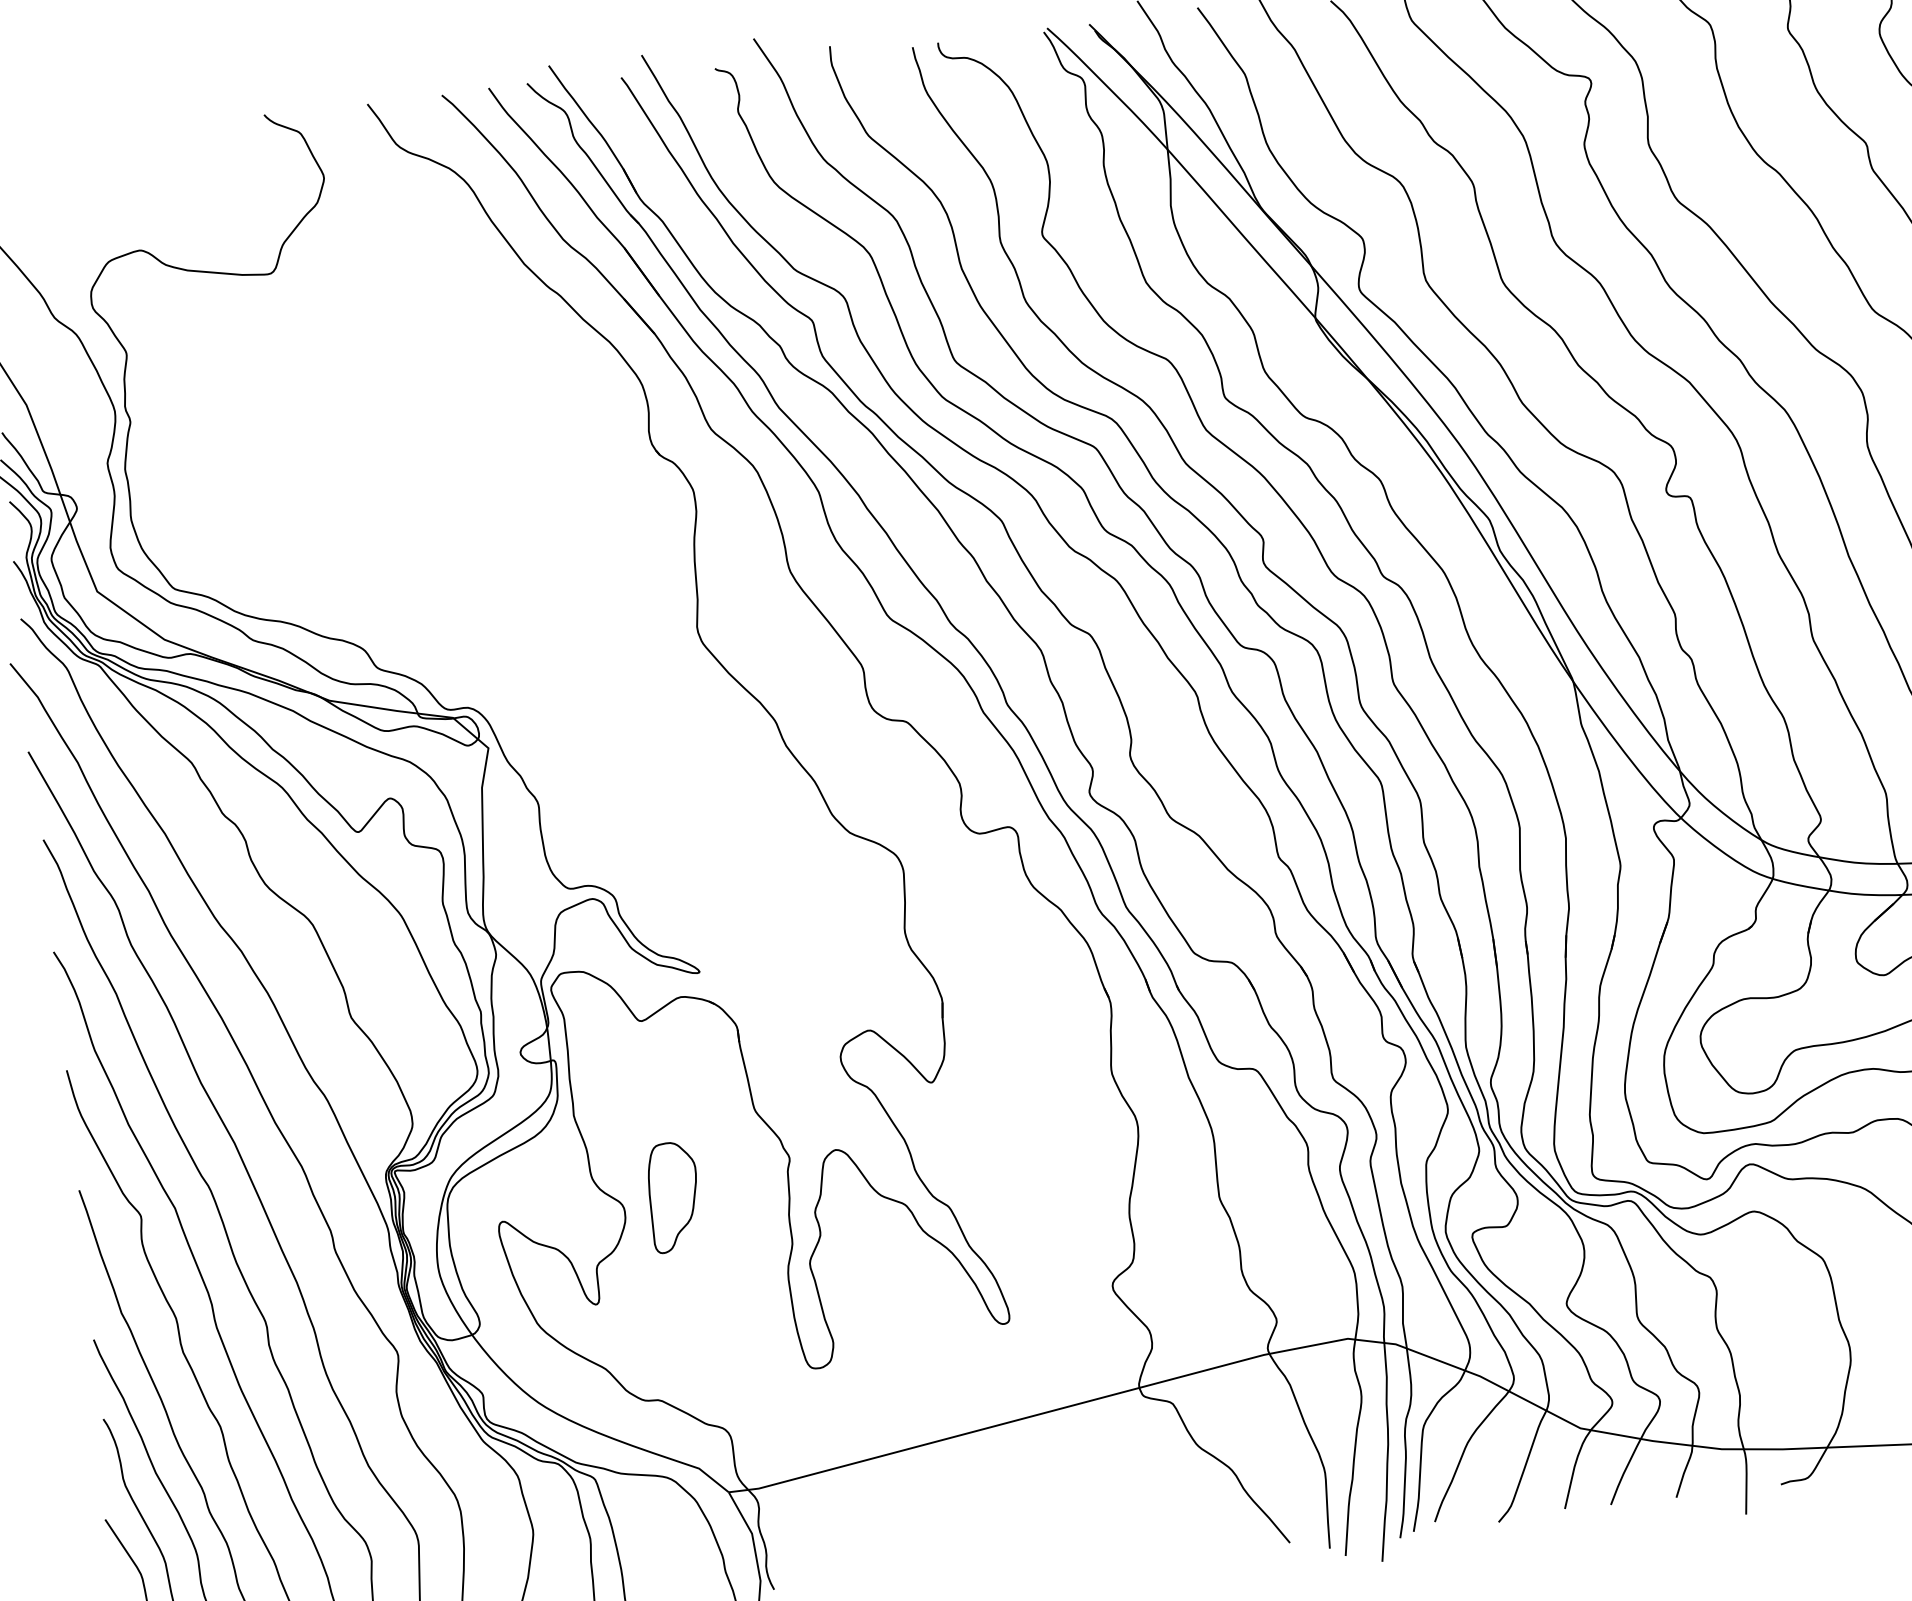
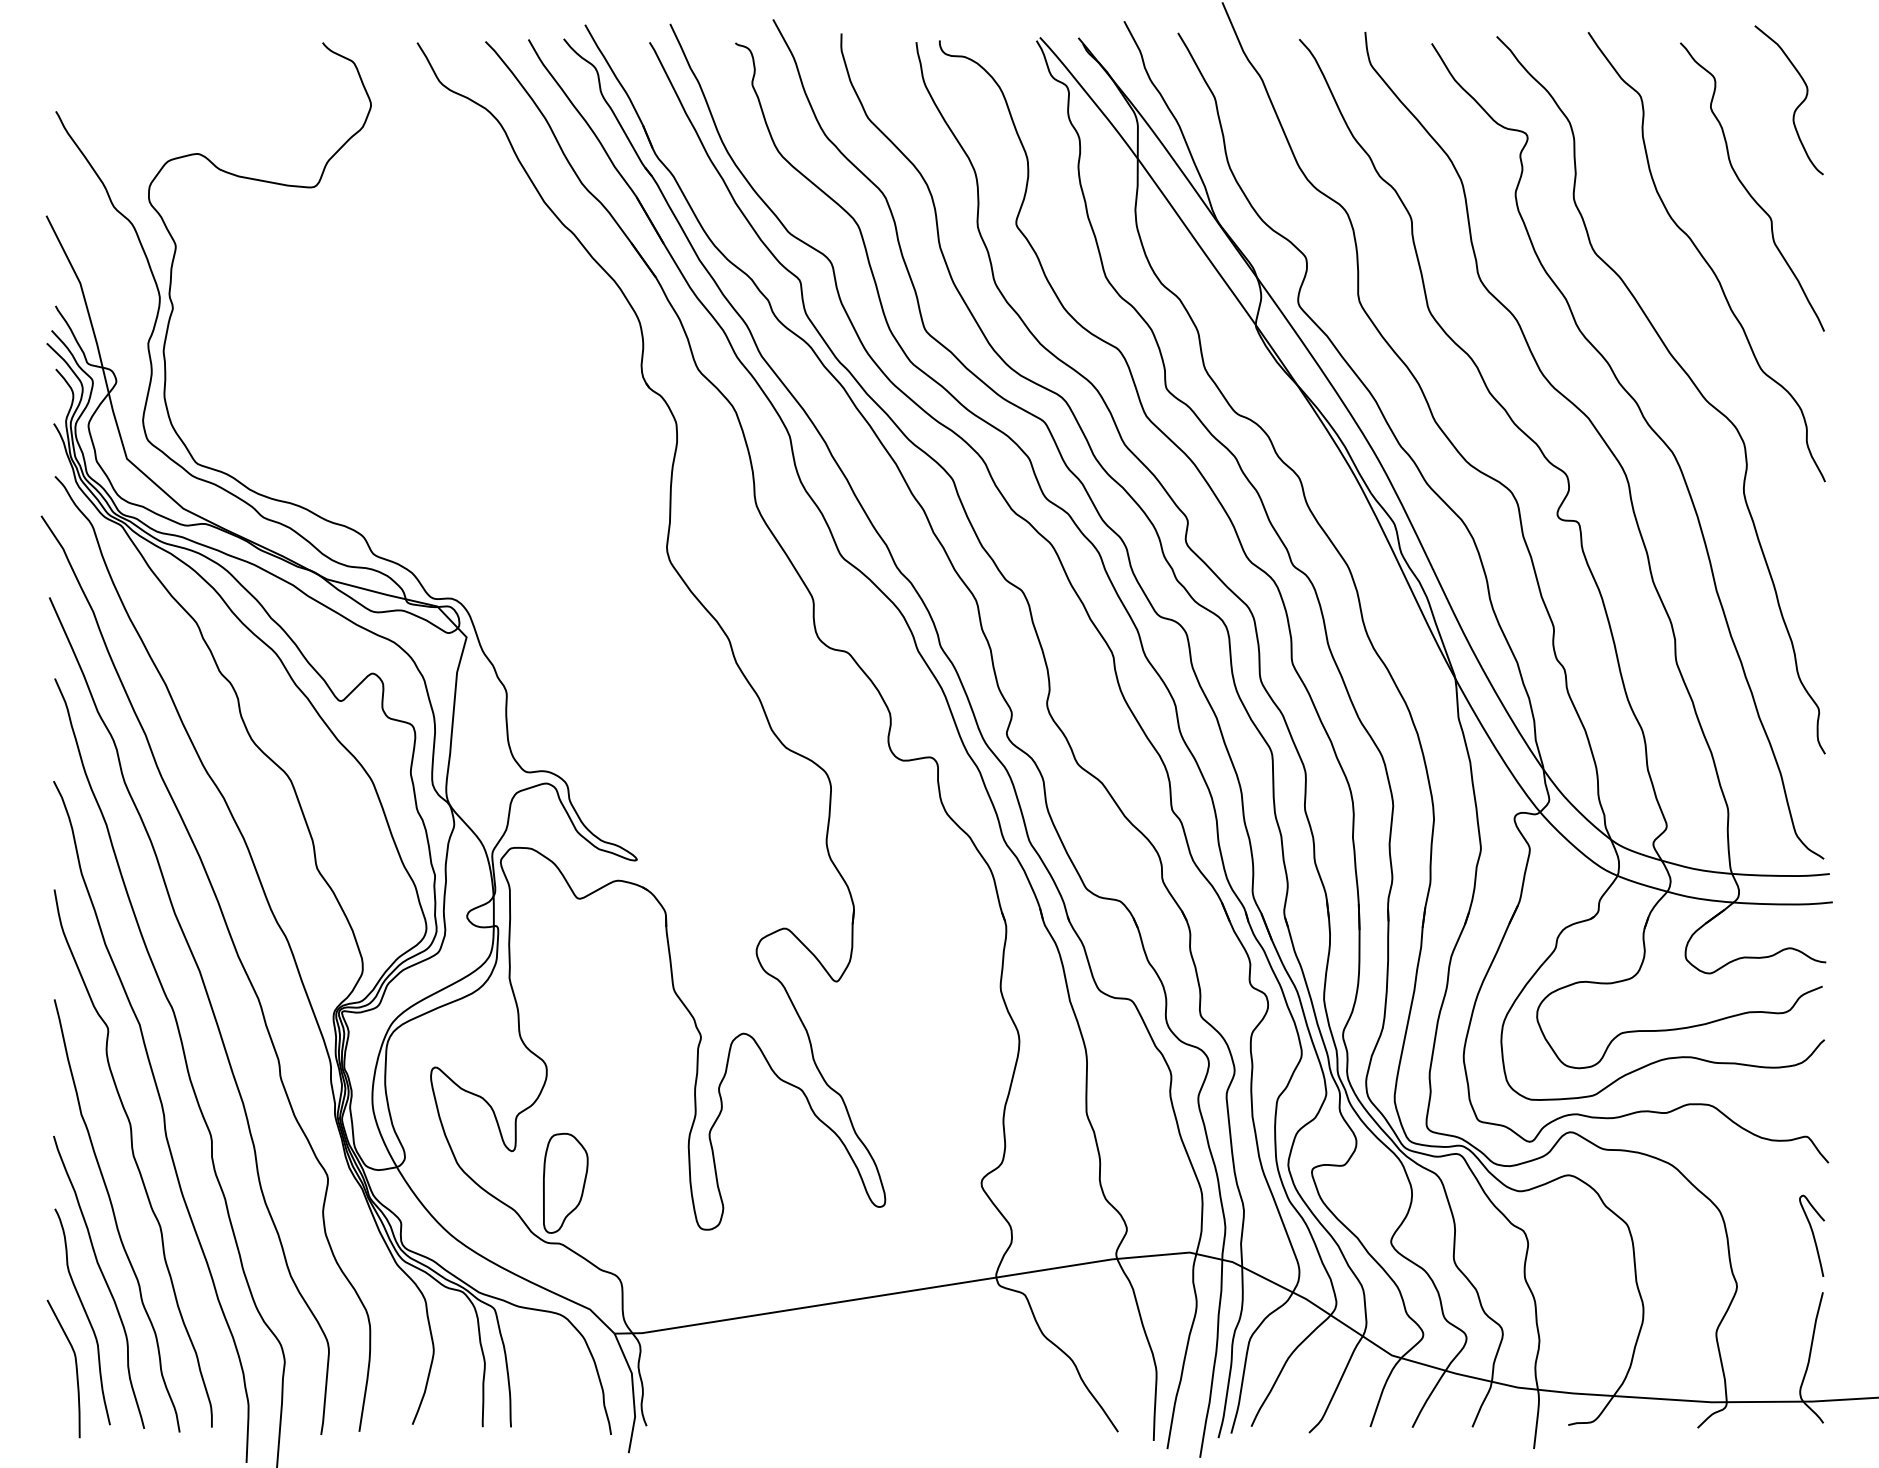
part: (673, 1196) -> (565, 1182), moved

